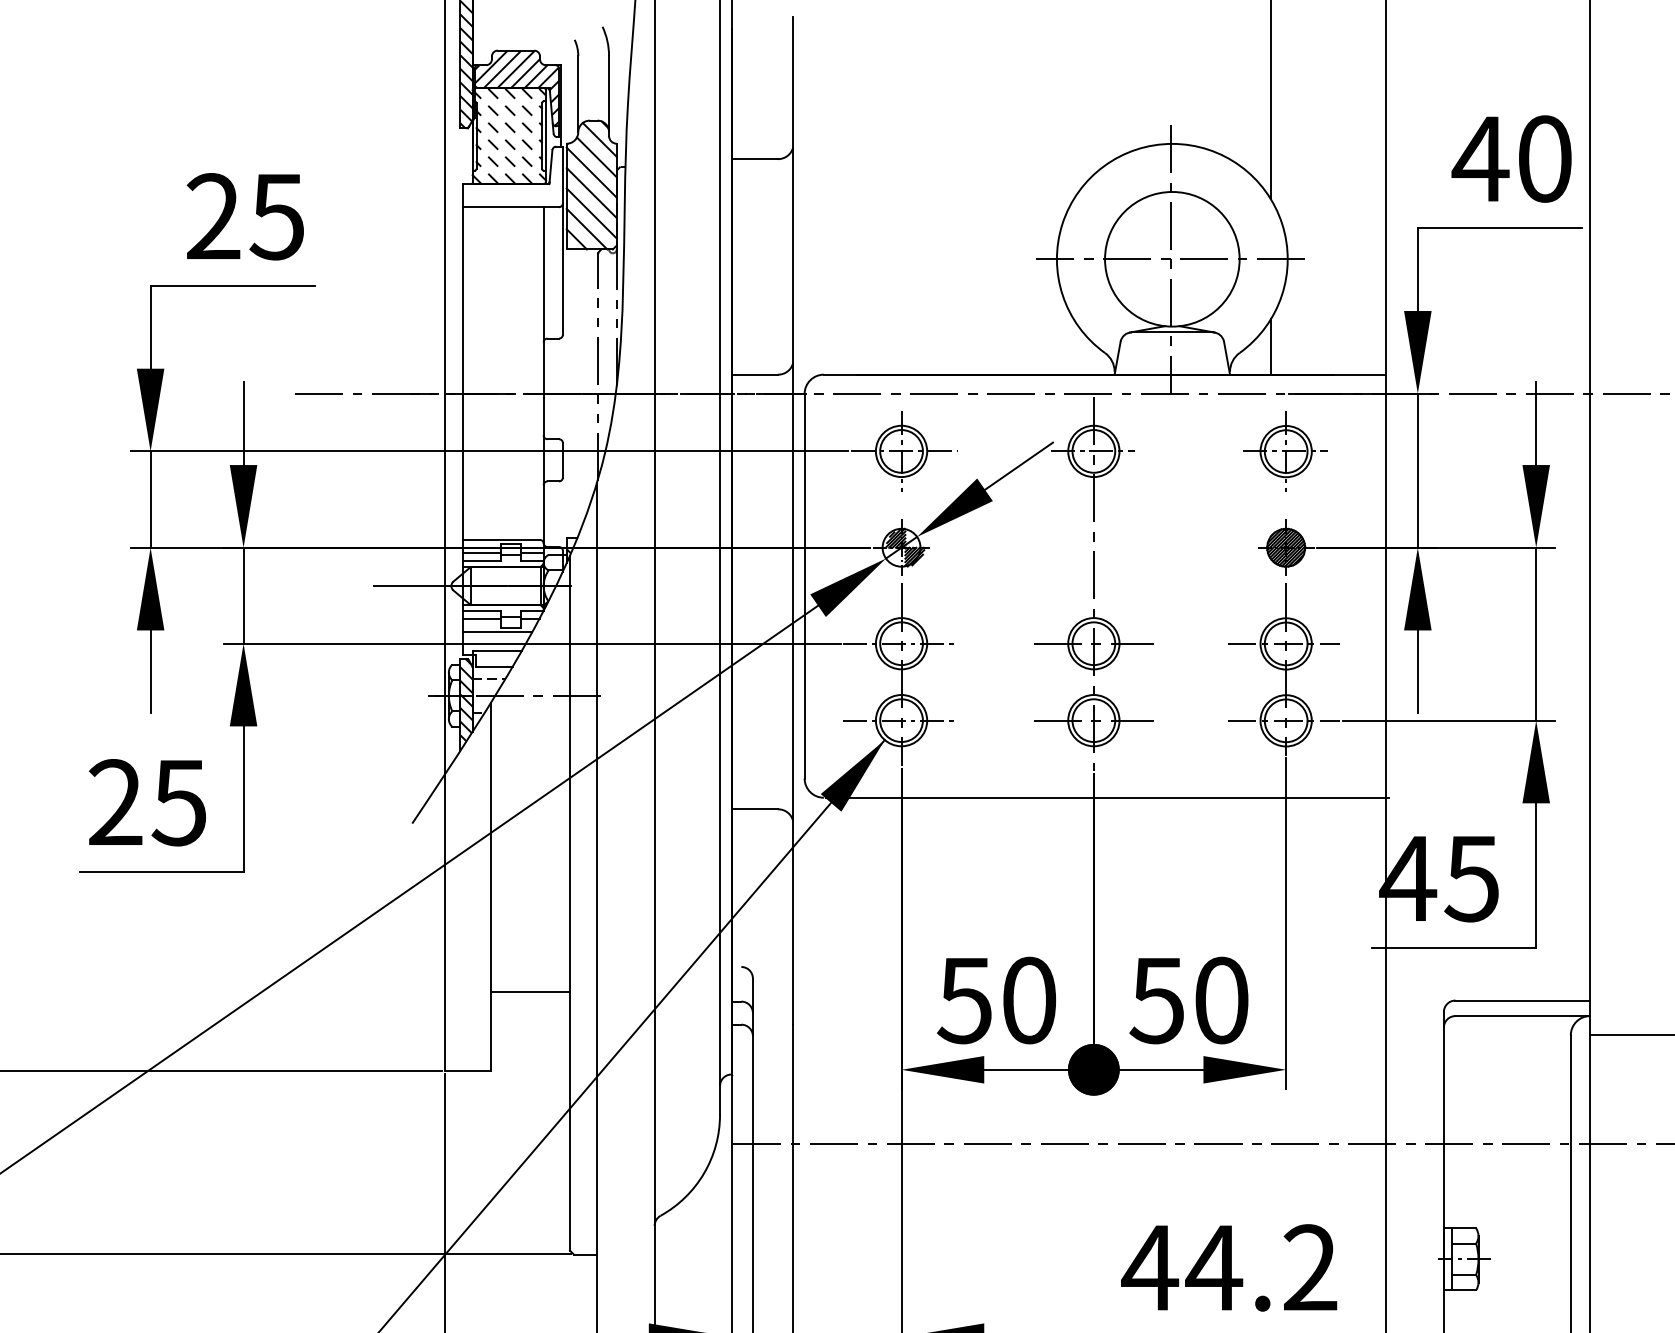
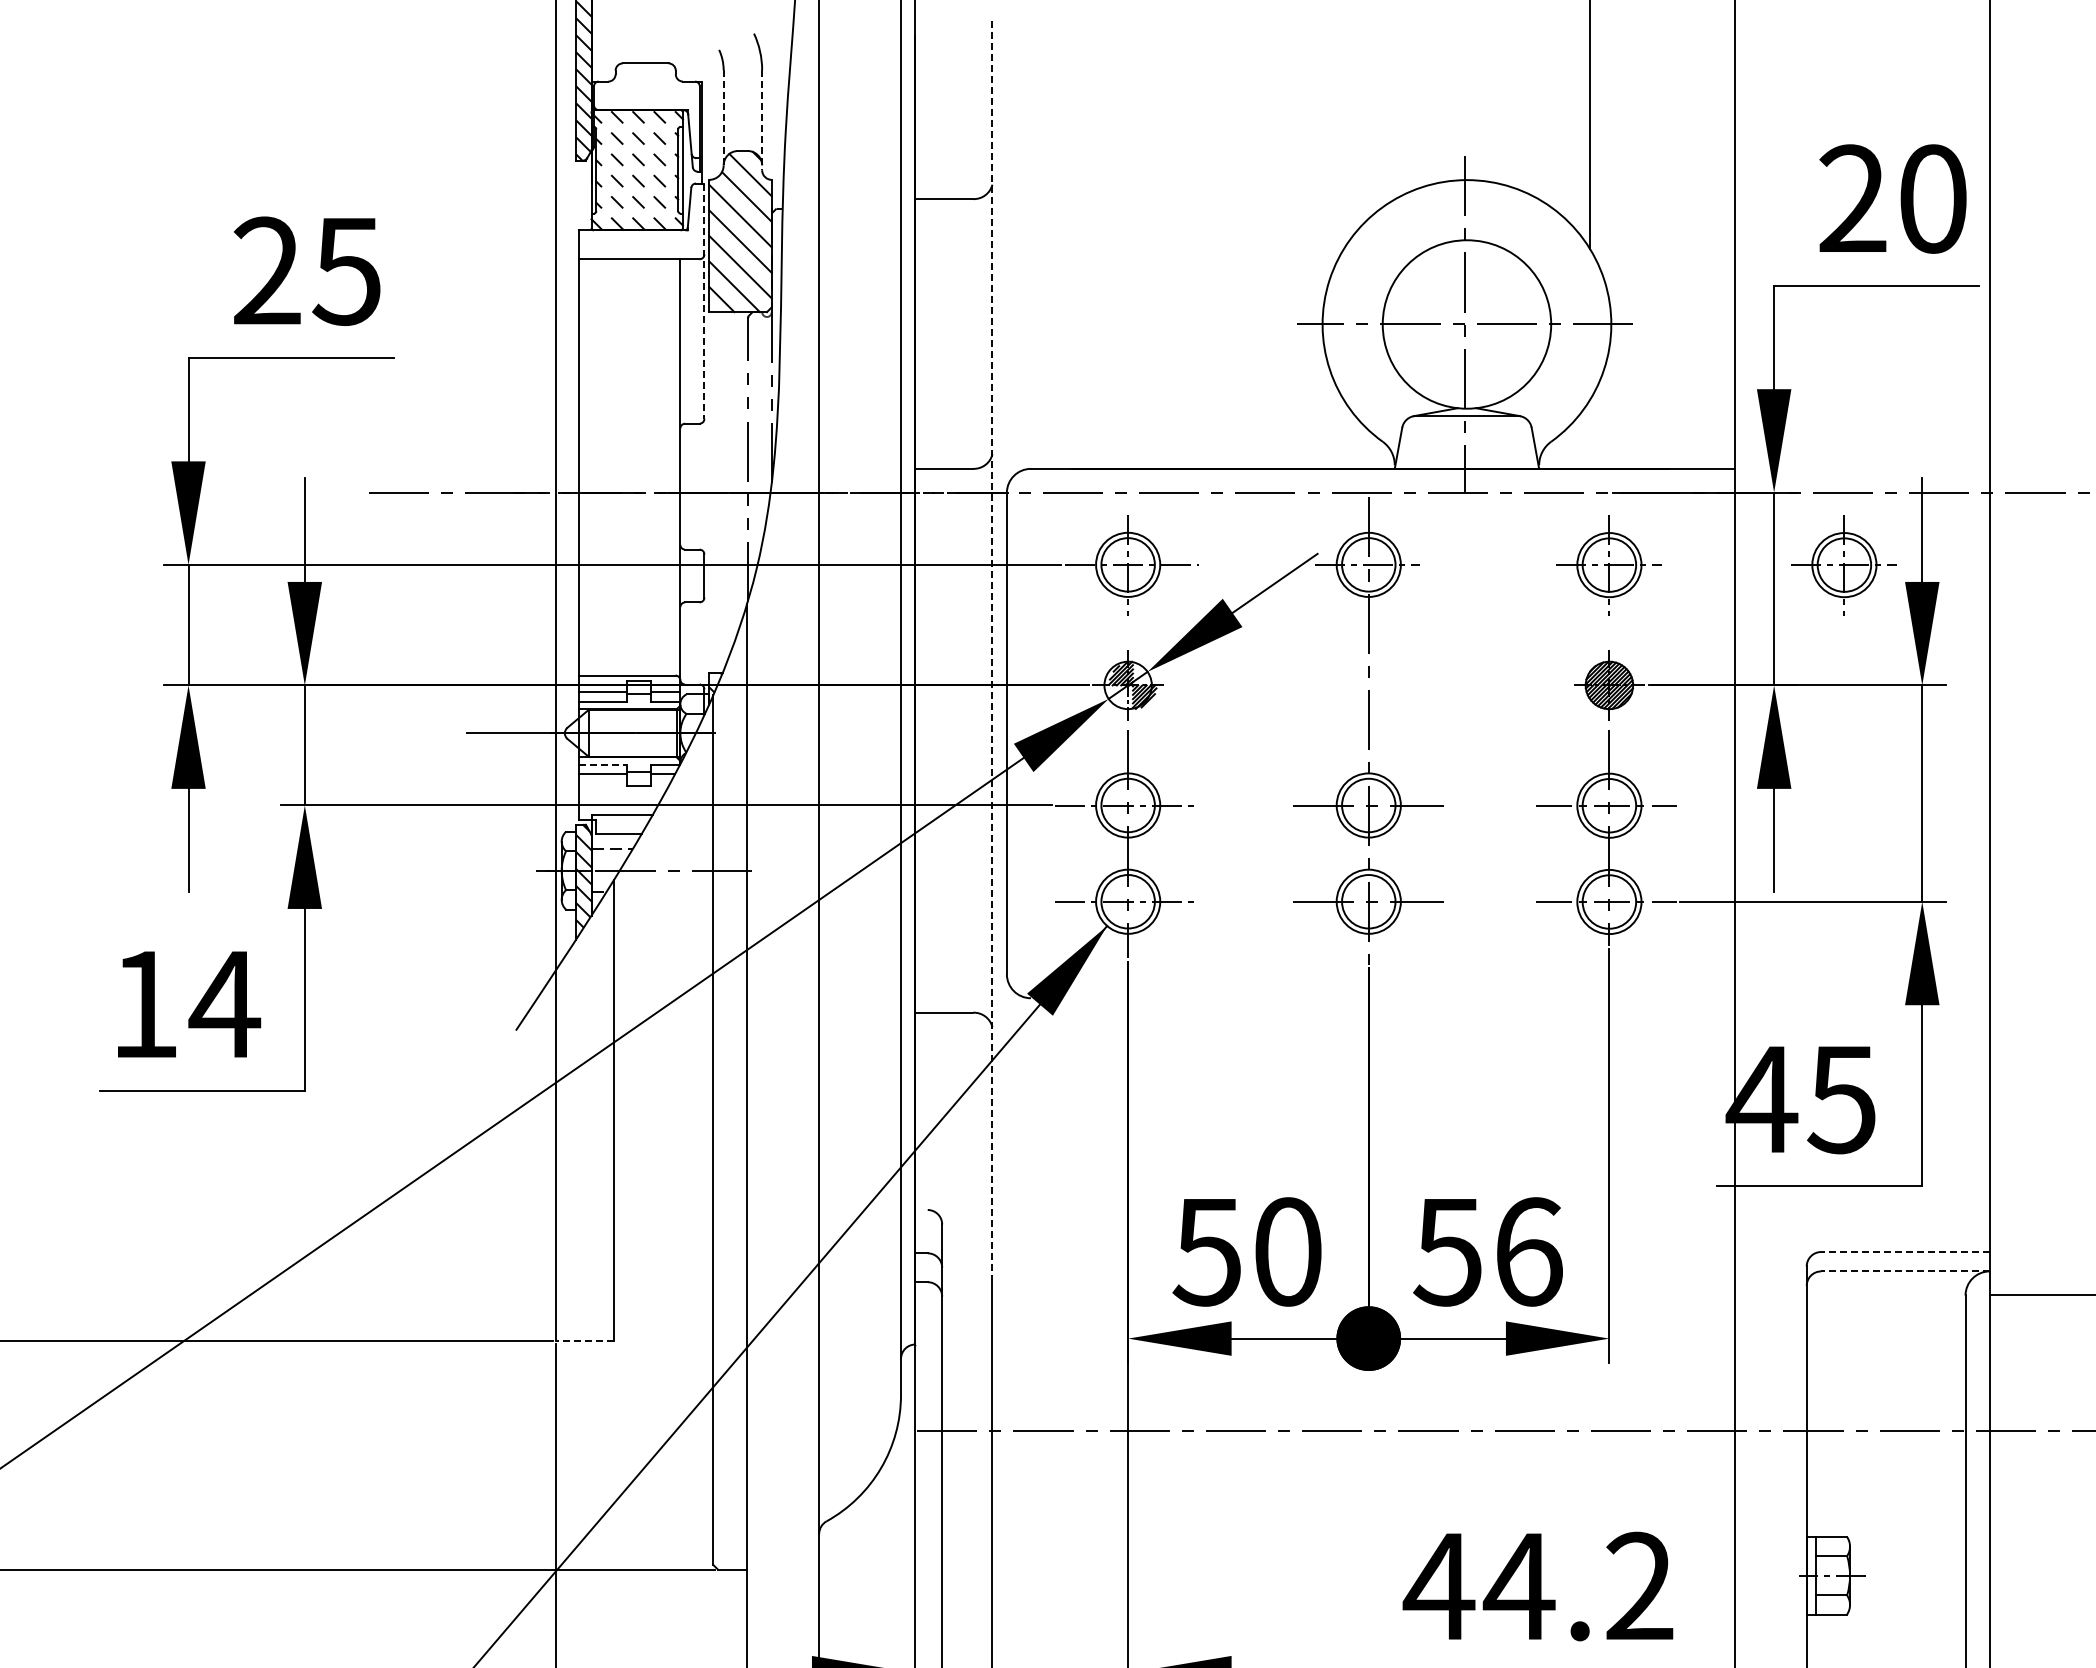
hatch: (516, 88) -> (646, 110), removed
line: (578, 93) -> (723, 117), solid -> dashed
line: (609, 96) -> (762, 120), solid -> dashed
text: (1480, 157) -> (1852, 197), 40 -> 20
line: (562, 240) -> (704, 301), solid -> dashed
line: (1271, 346) -> (1590, 433), removed
part: (1473, 451) -> (1843, 565), added
line: (793, 521) -> (992, 652), solid -> dashed
line: (482, 610) -> (603, 764), solid -> dashed
line: (497, 632) -> (622, 791), removed
line: (1107, 797) -> (1385, 998), removed
text: (148, 802) -> (186, 1004), 25 -> 14
line: (530, 992) -> (663, 1241), removed
text: (1222, 1000) -> (1529, 1251), 50 -> 56
line: (1522, 1000) -> (1904, 1252), solid -> dashed
line: (1522, 1016) -> (1904, 1271), solid -> dashed
line: (467, 1071) -> (585, 1340), solid -> dashed

